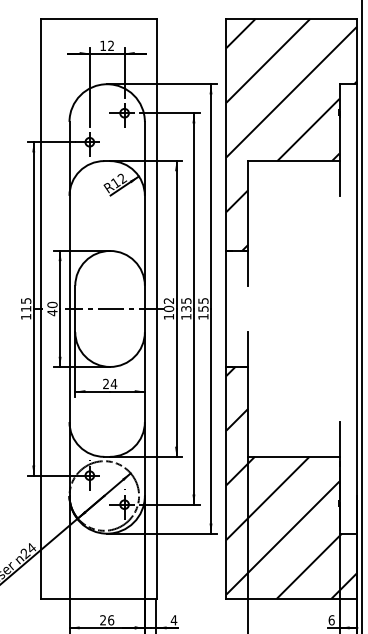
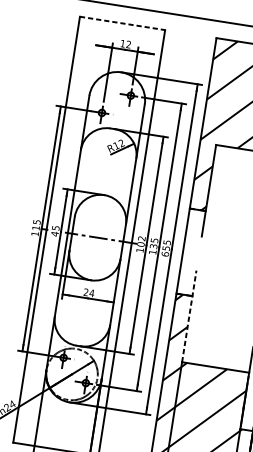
line: (98, 19) -> (122, 23), solid -> dashed
text: (52, 304) -> (55, 227), 40 -> 45
text: (203, 316) -> (165, 253), 155 -> 655
line: (248, 394) -> (189, 316), solid -> dashed

